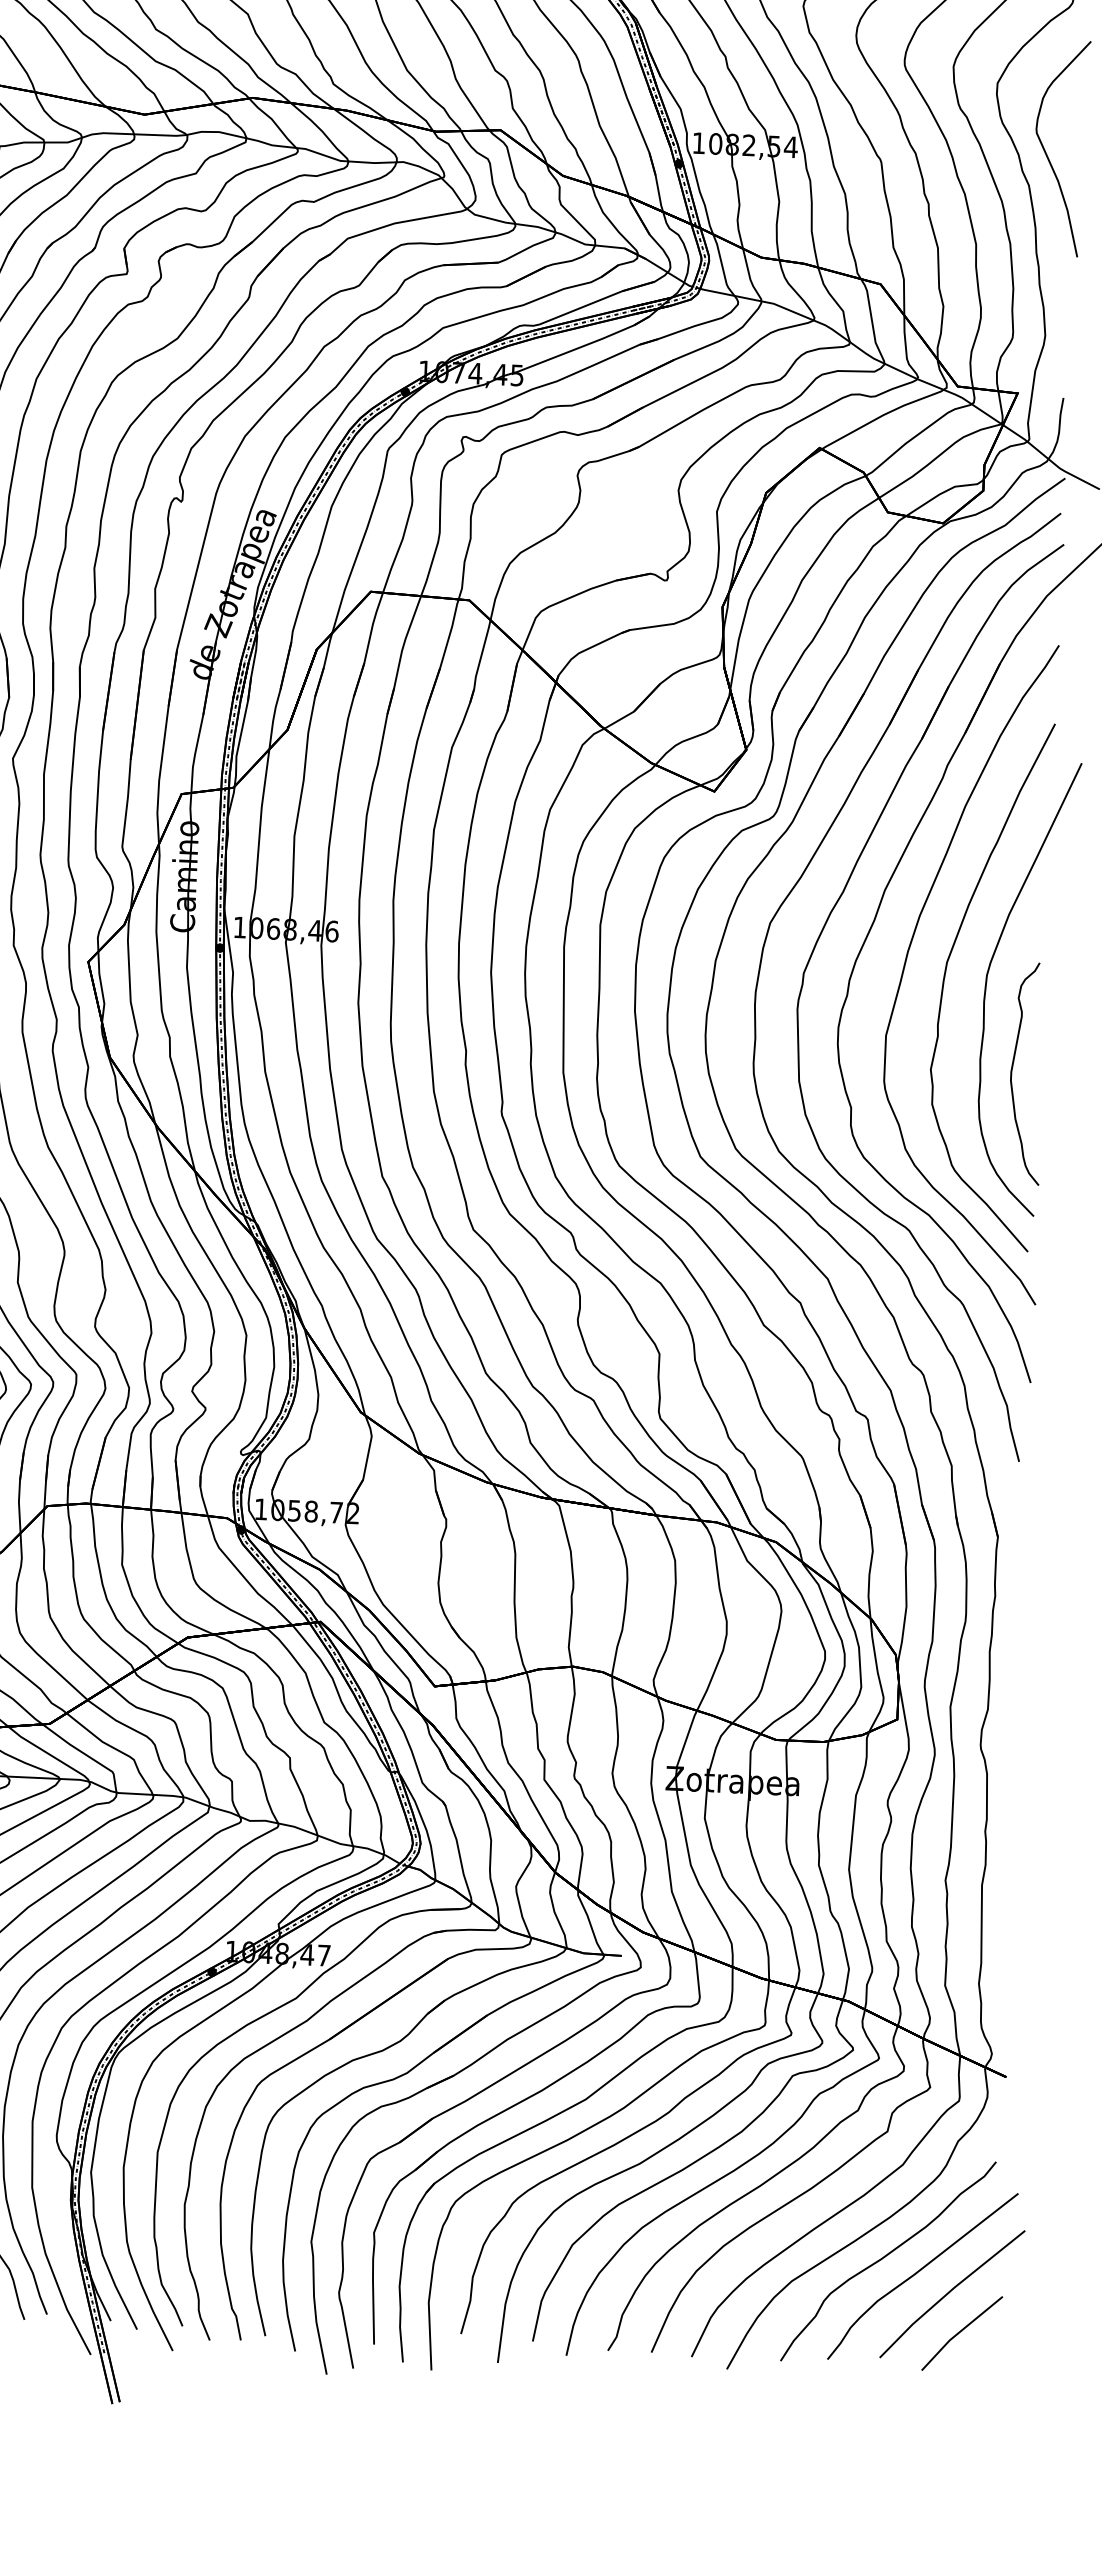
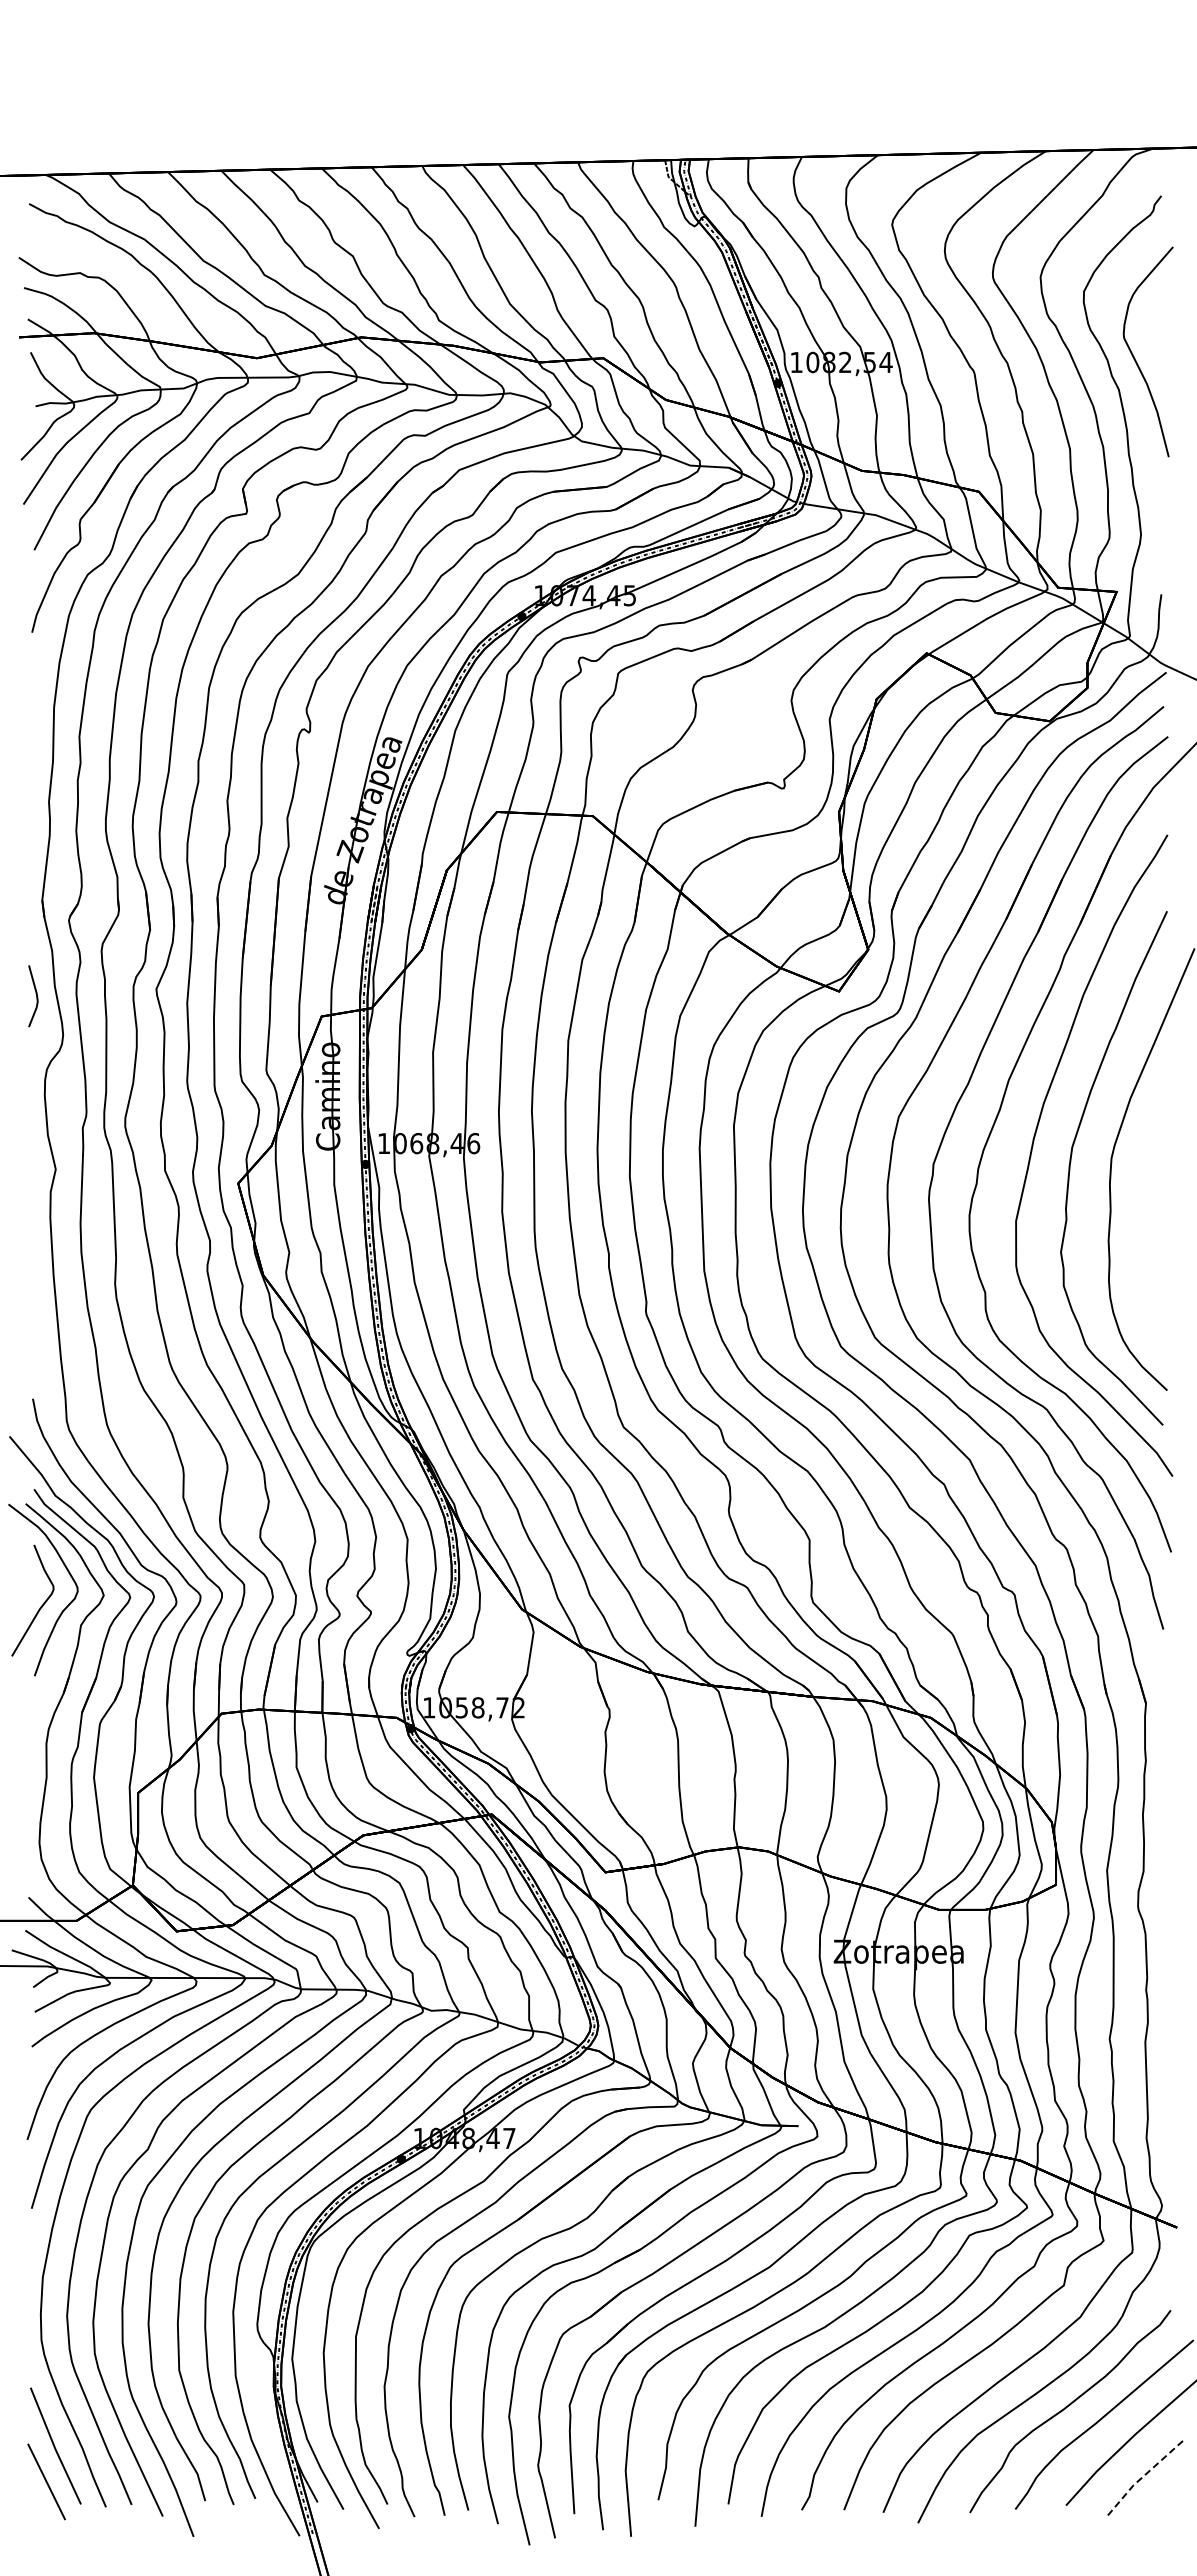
curve: (1012, 1072) -> (1140, 1251), removed
line: (959, 2332) -> (1142, 2477), solid -> dashed

